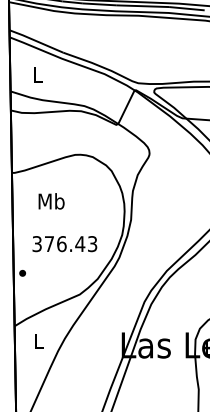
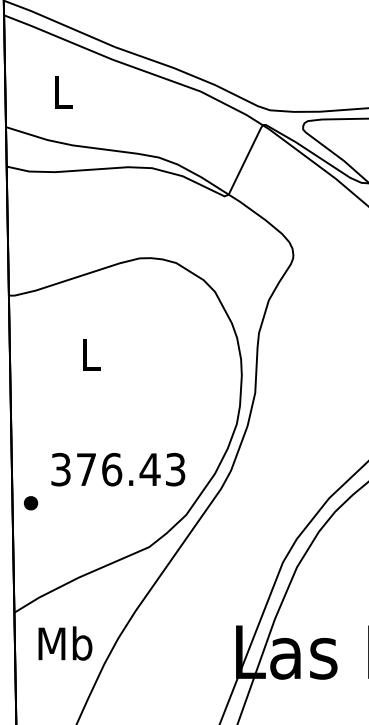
text: (51, 201) -> (90, 354), Mb -> L
text: (64, 244) -> (117, 470), moved
text: (39, 340) -> (65, 642), L -> Mb

